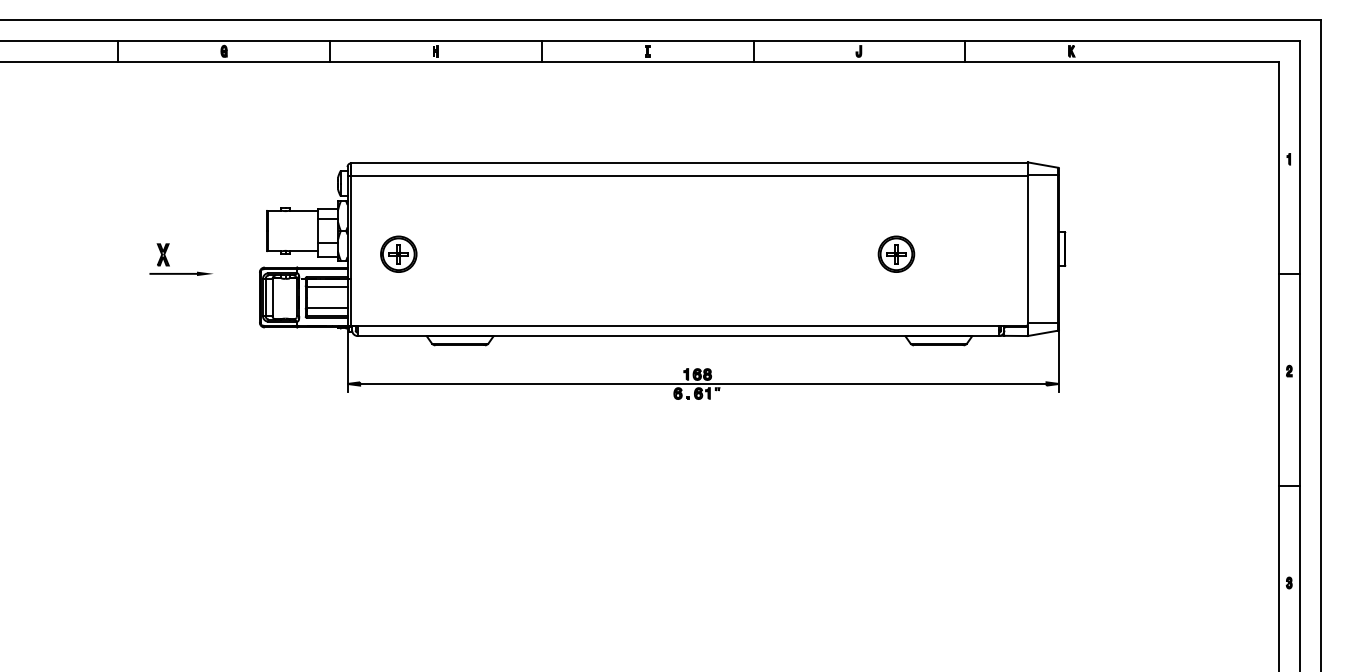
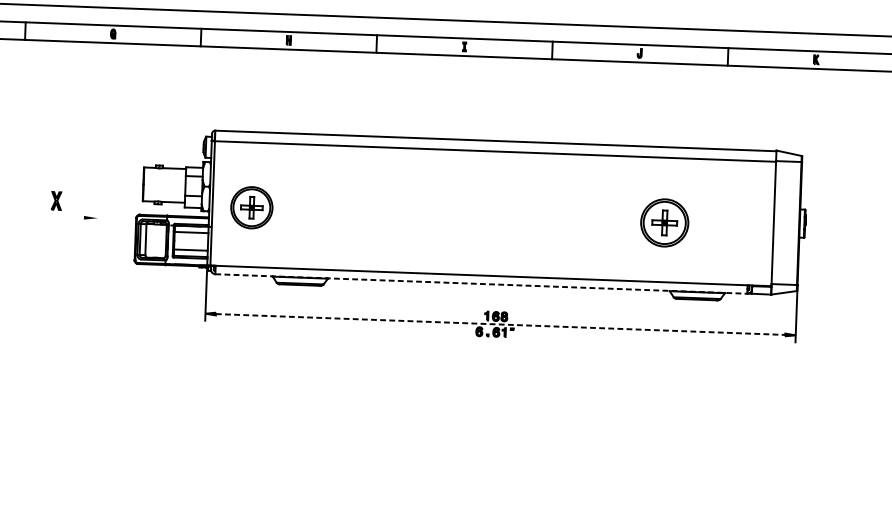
part: (398, 253) -> (251, 207), size x1.4
part: (896, 253) -> (664, 222), size x1.6
line: (173, 273) -> (64, 216), removed
line: (678, 336) -> (481, 284), solid -> dashed
line: (703, 383) -> (500, 324), solid -> dashed

